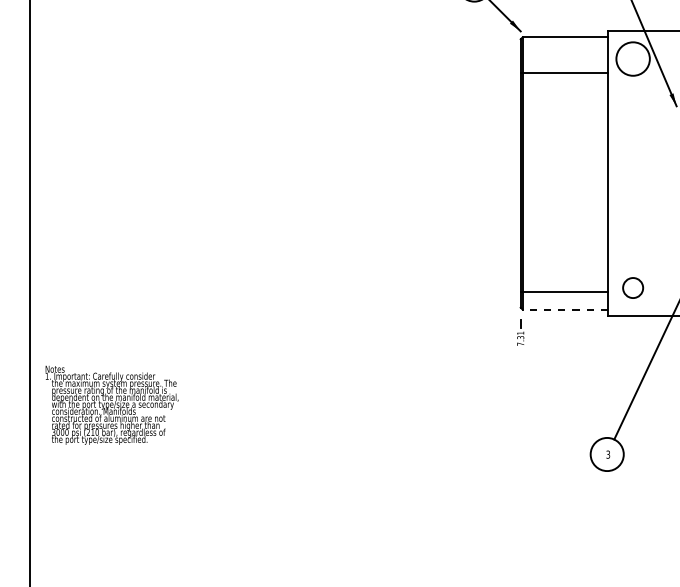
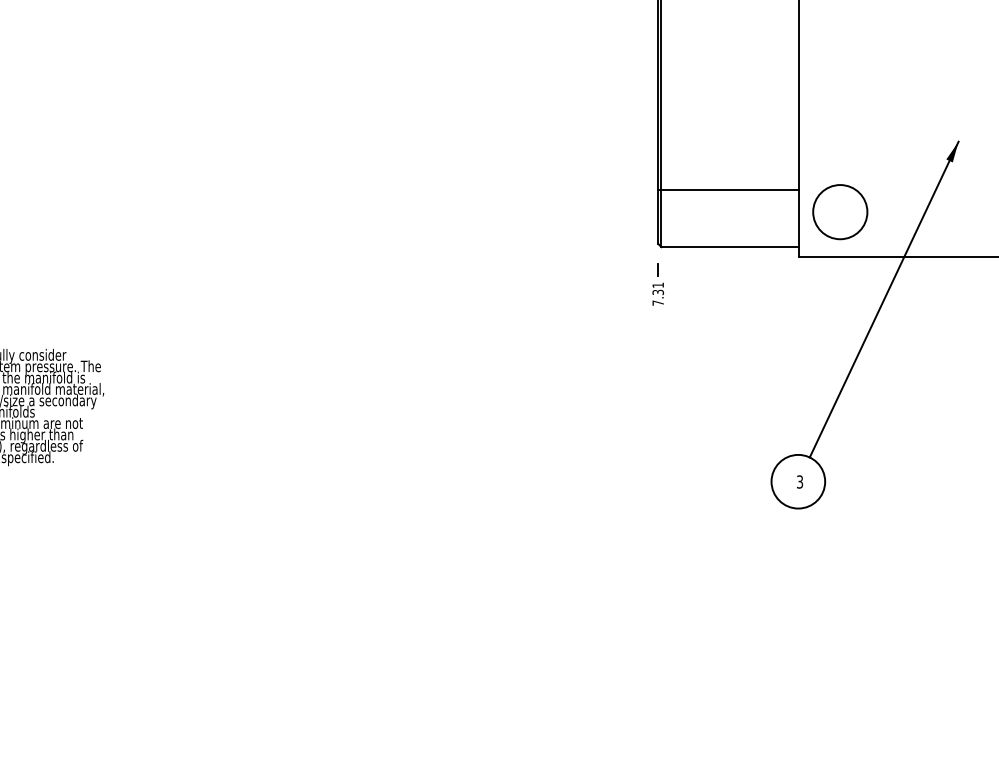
circle: (632, 287) -> (839, 211), size x1.67
line: (563, 292) -> (727, 190), moved
line: (564, 309) -> (729, 246), dashed -> solid

